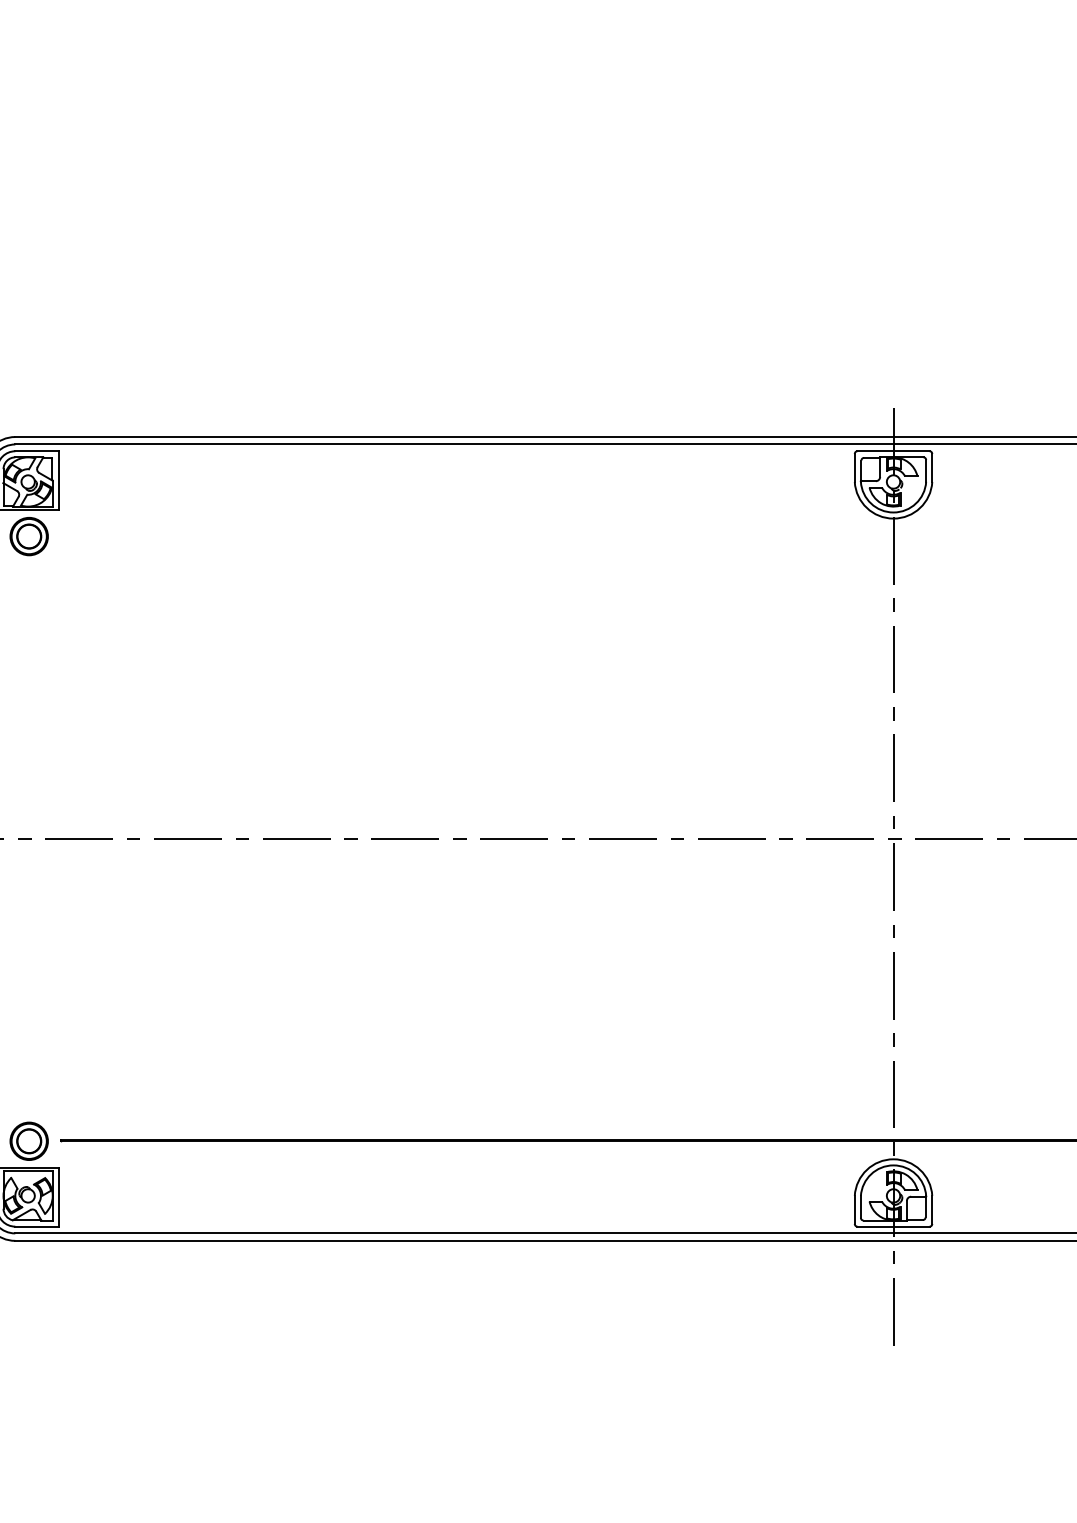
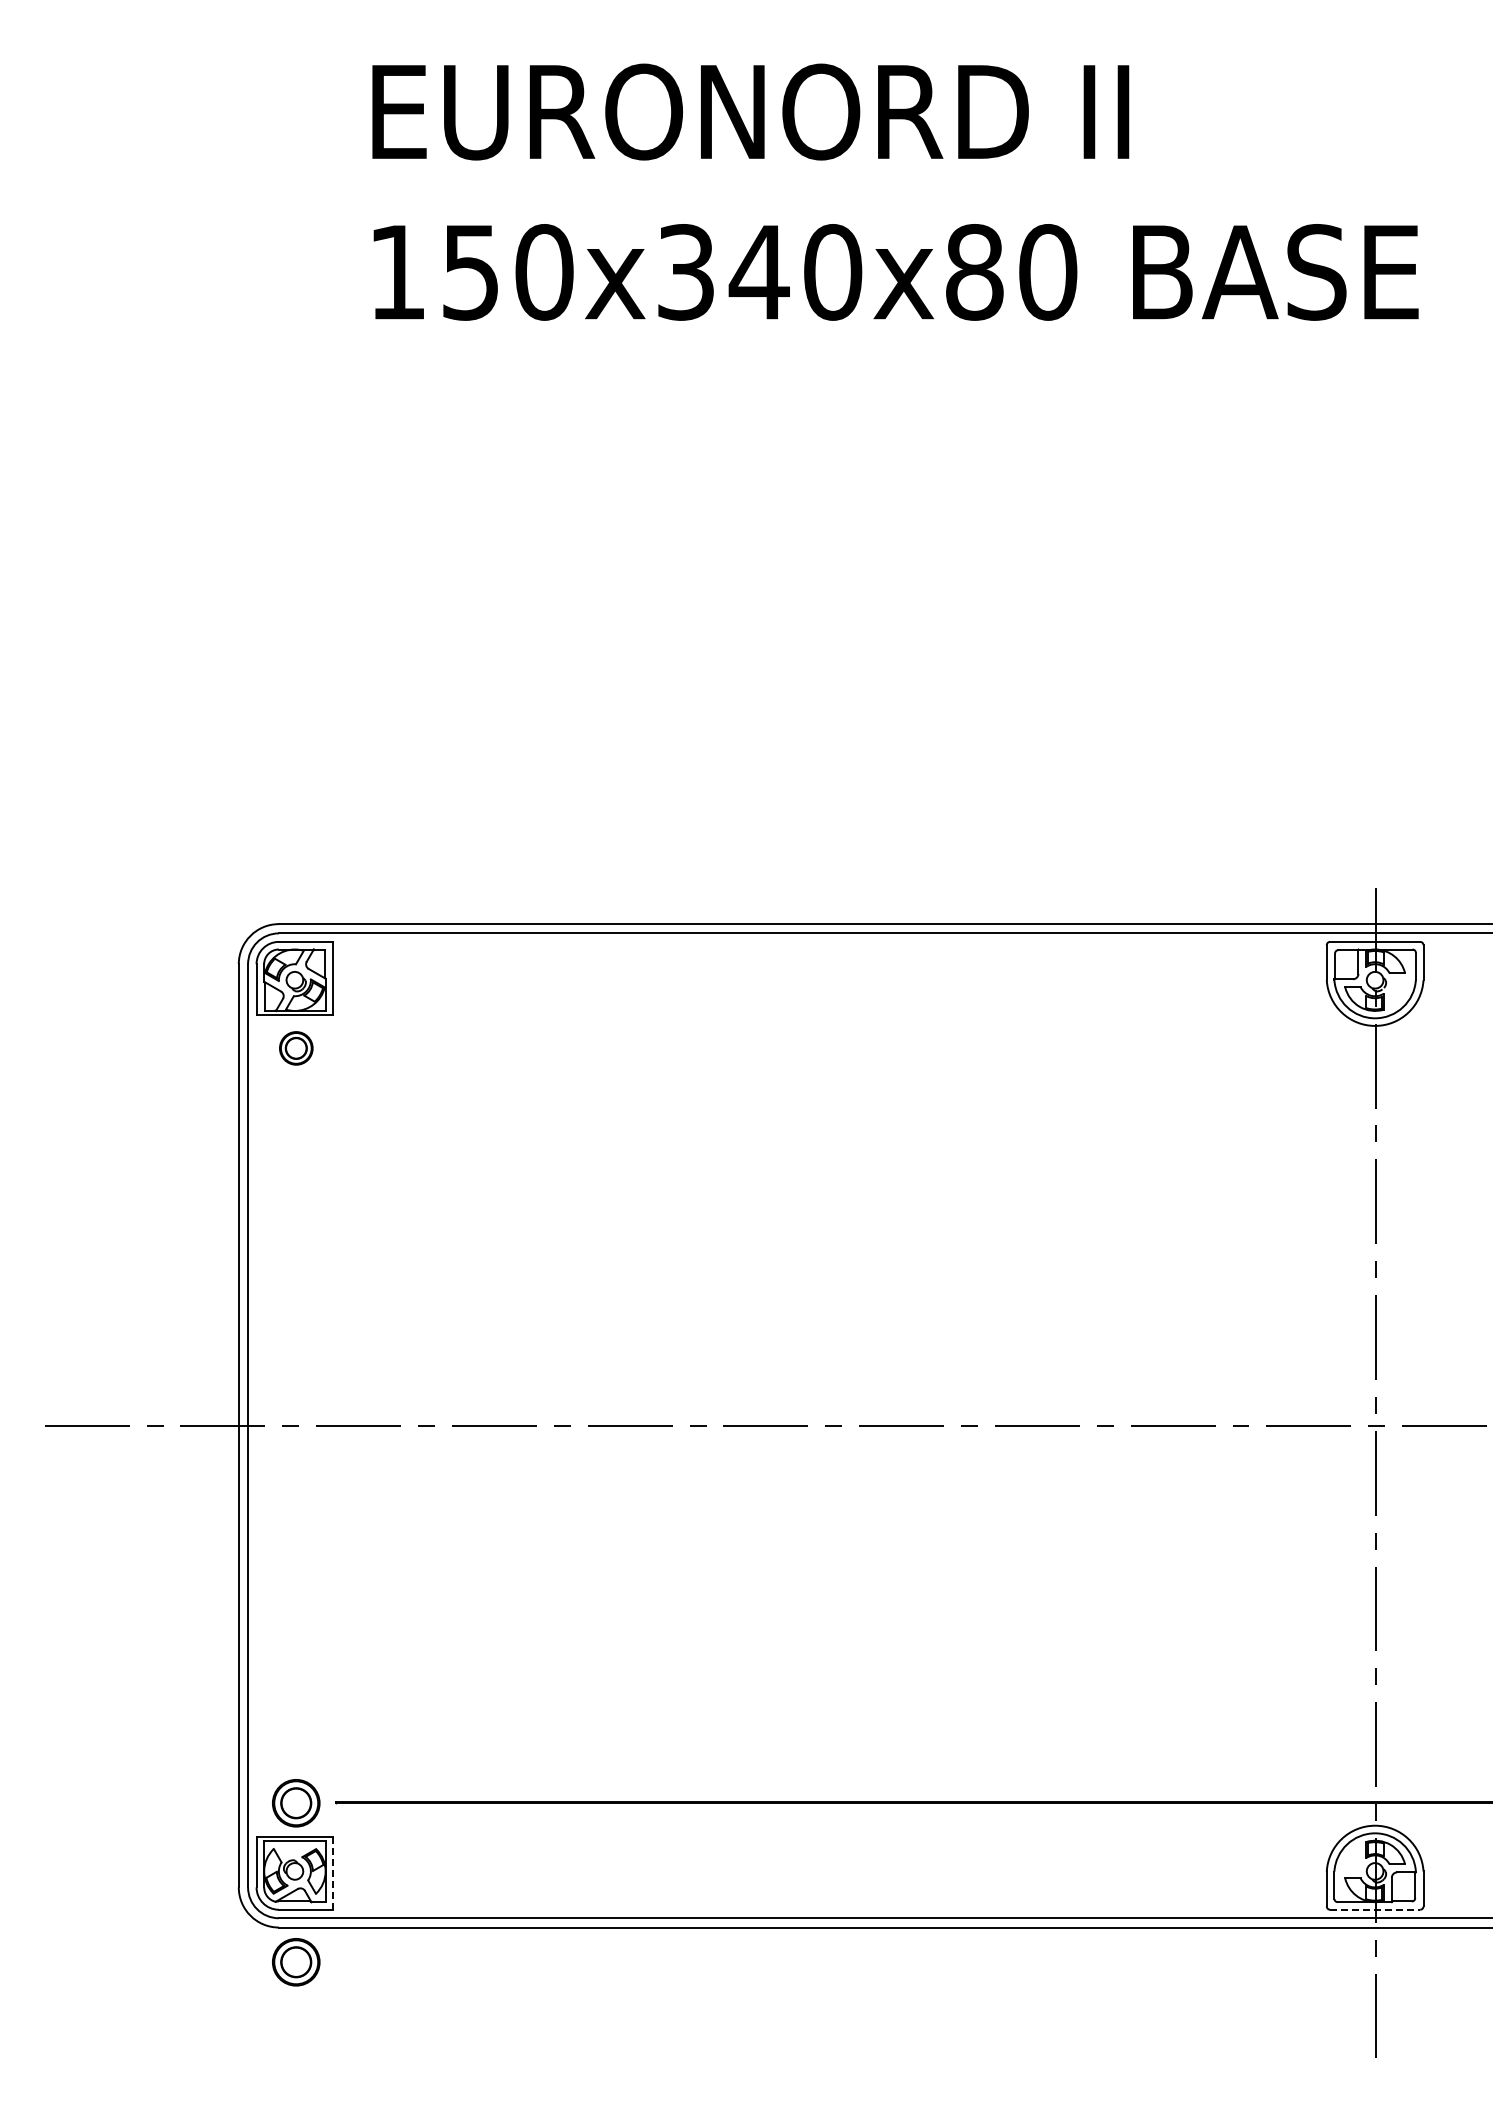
part: (29, 536) -> (296, 1048), size x0.7
line: (59, 1196) -> (333, 1872), solid -> dashed
line: (893, 1226) -> (1375, 1909), solid -> dashed
part: (29, 1268) -> (296, 1962), added

